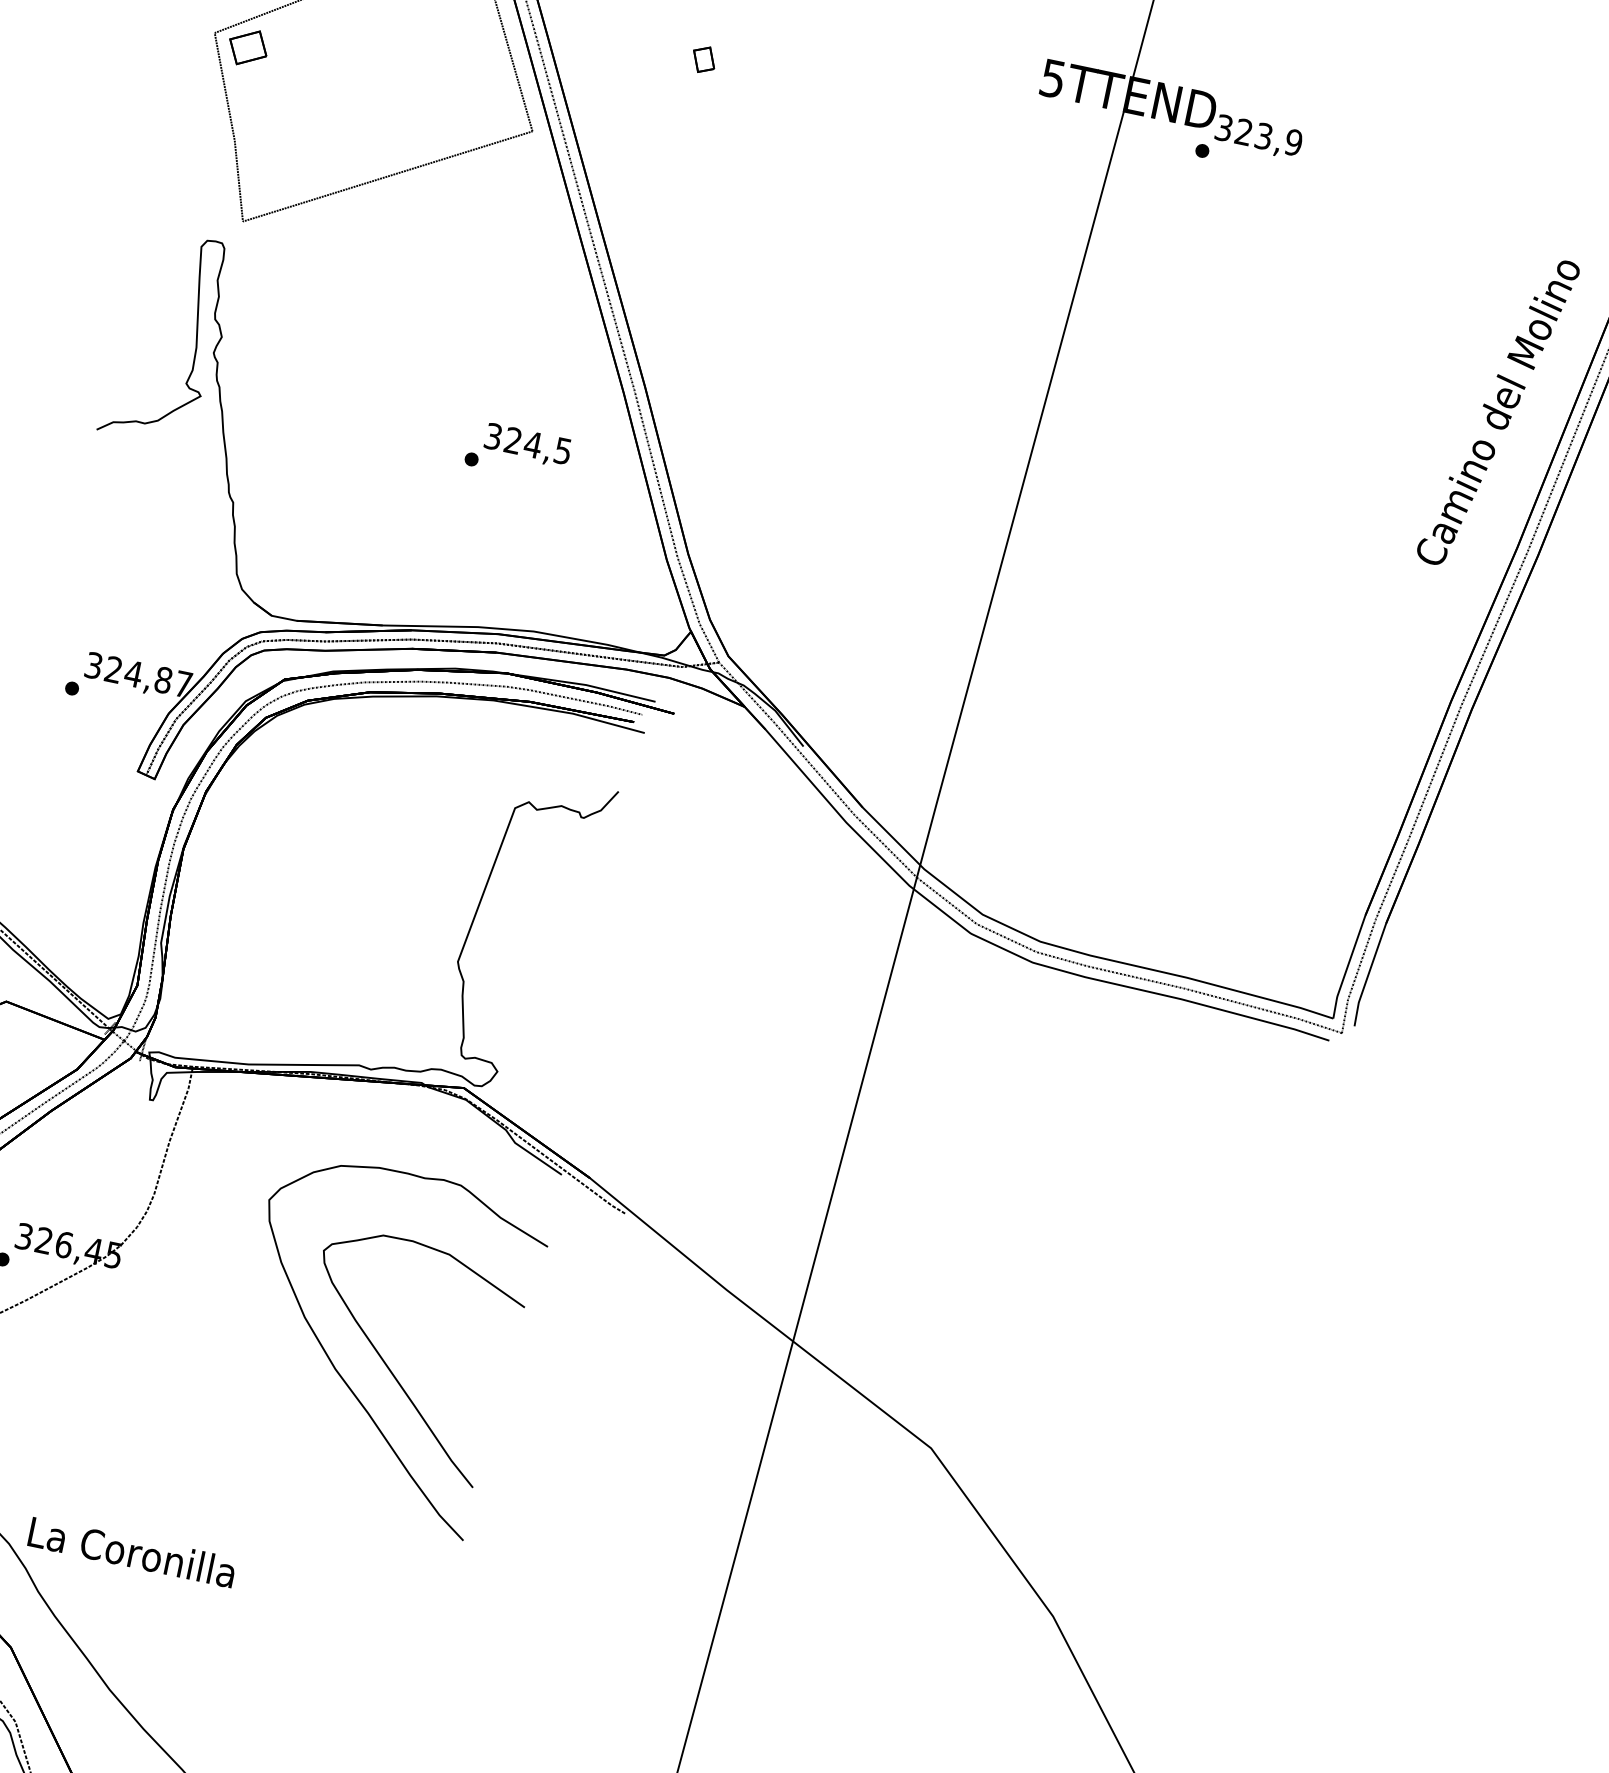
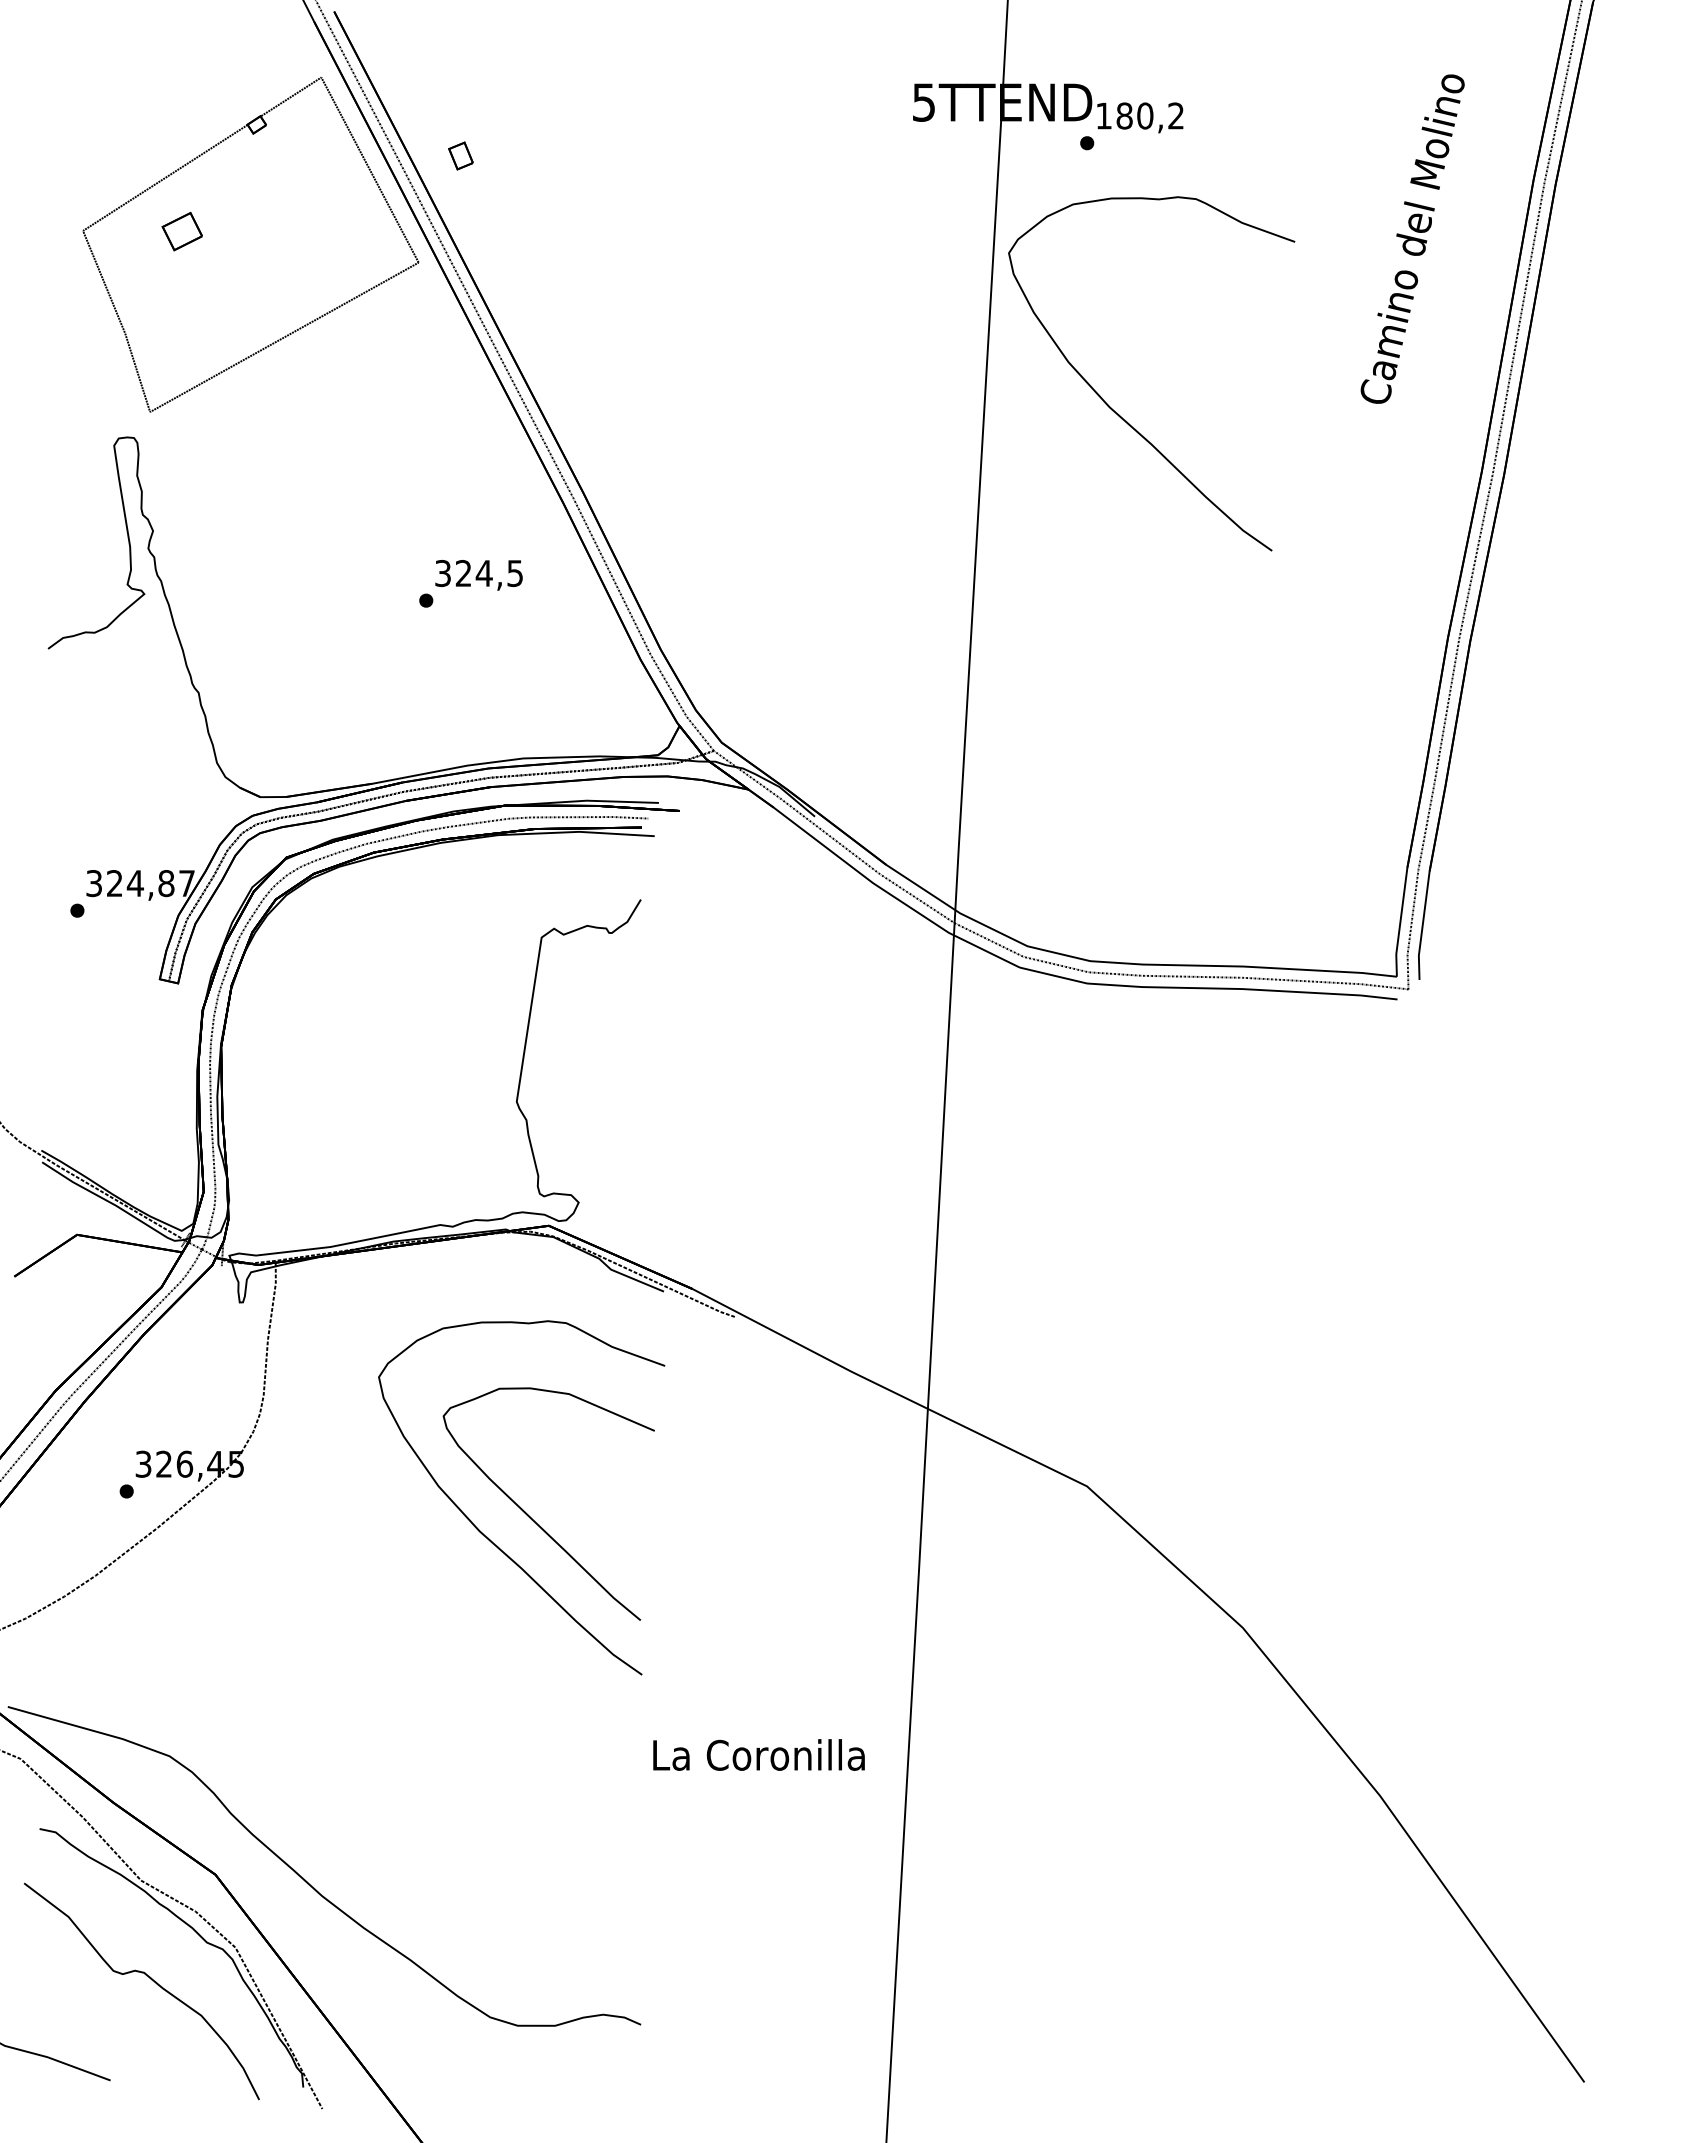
part: (247, 47) -> (181, 231), moved
part: (703, 59) -> (460, 155), moved
text: (1259, 134) -> (1140, 115), 323,9 -> 180,2
text: (1498, 411) -> (1412, 238), moved
curve: (1177, 417) -> (1117, 412), added
text: (131, 1551) -> (758, 1754), moved

